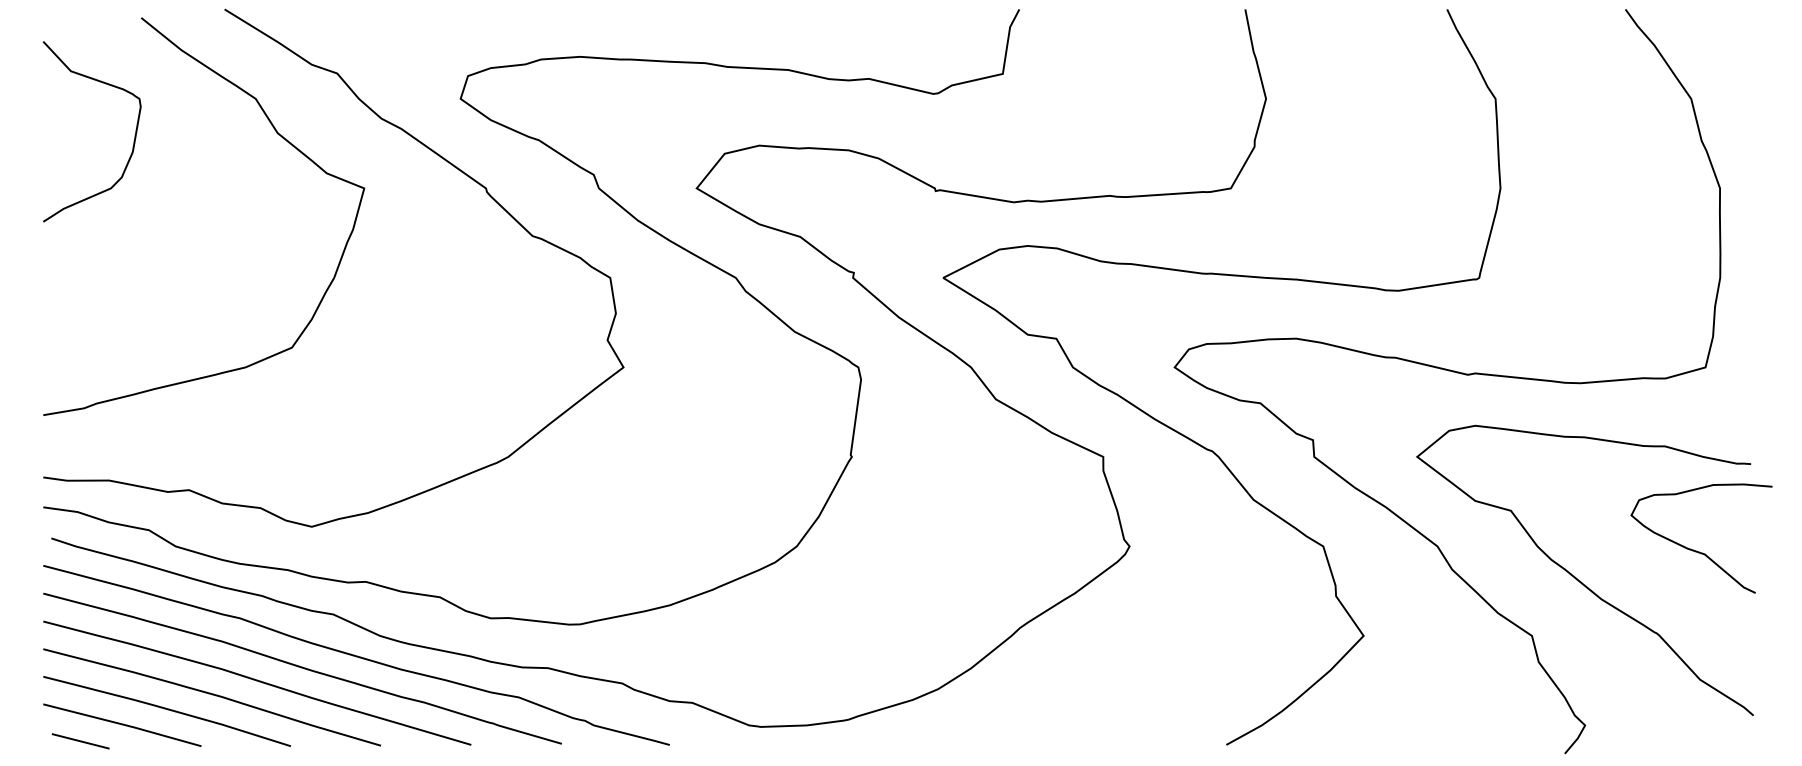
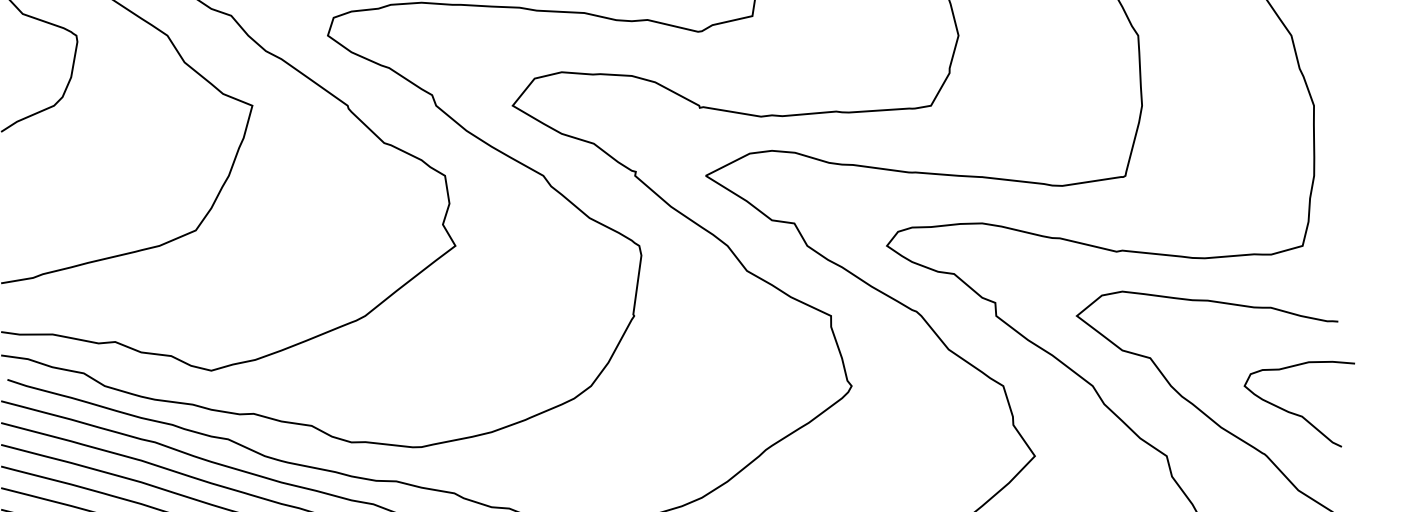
curve: (1696, 550) -> (1295, 413), moved

